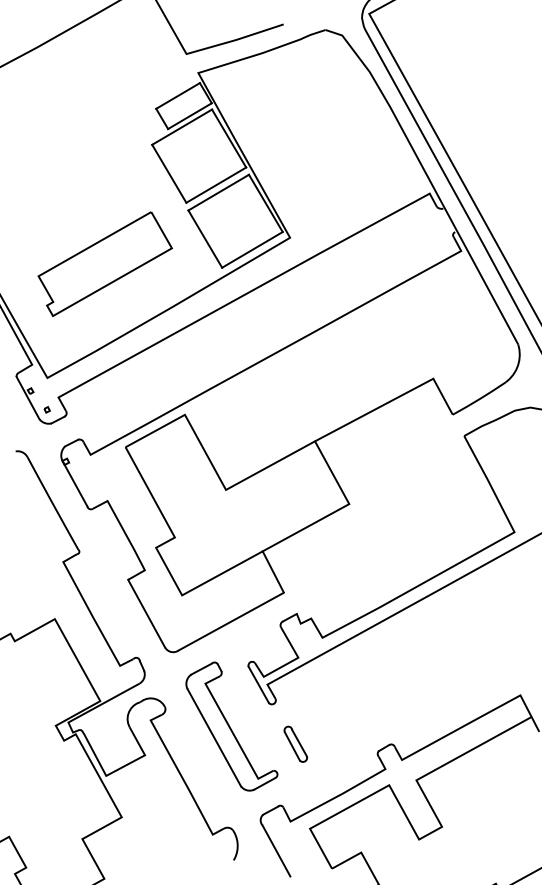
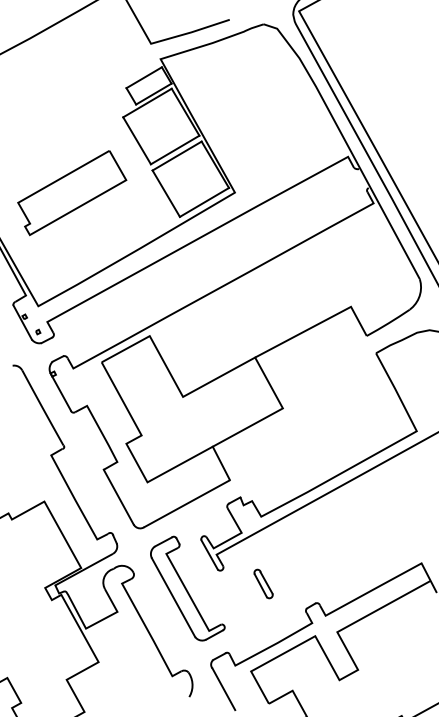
part: (105, 264) -> (72, 193), moved
part: (295, 743) -> (263, 583), moved

